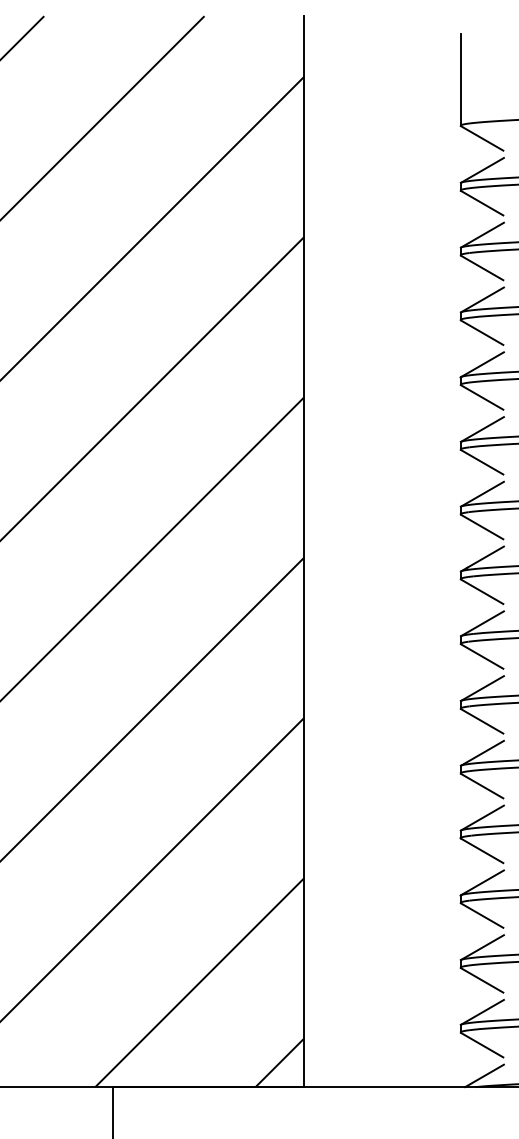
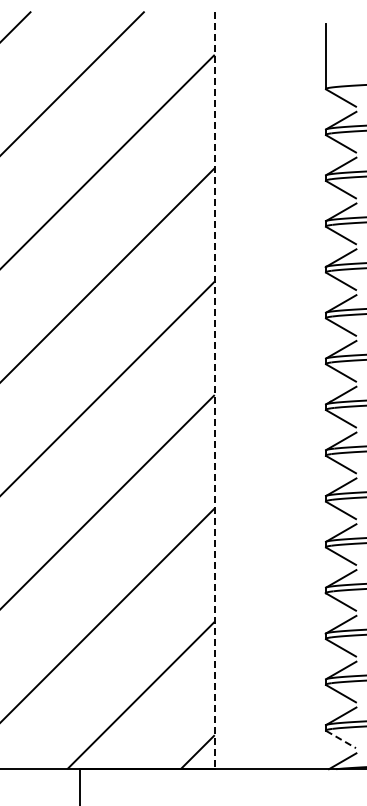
line: (303, 551) -> (214, 390), solid -> dashed
line: (482, 1045) -> (341, 739), solid -> dashed

